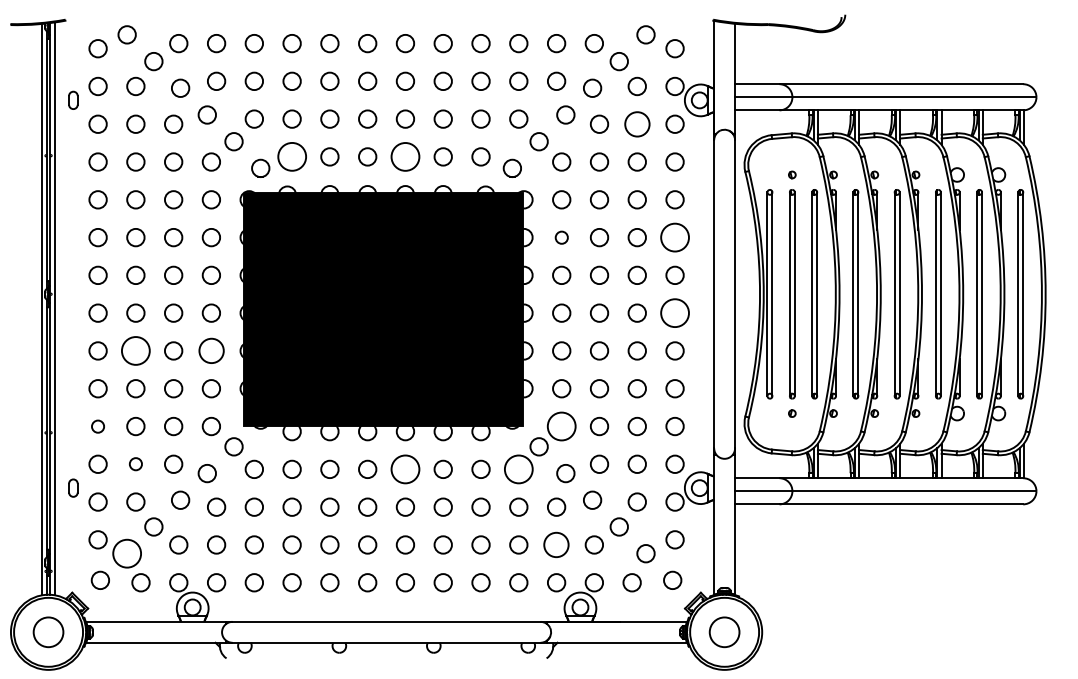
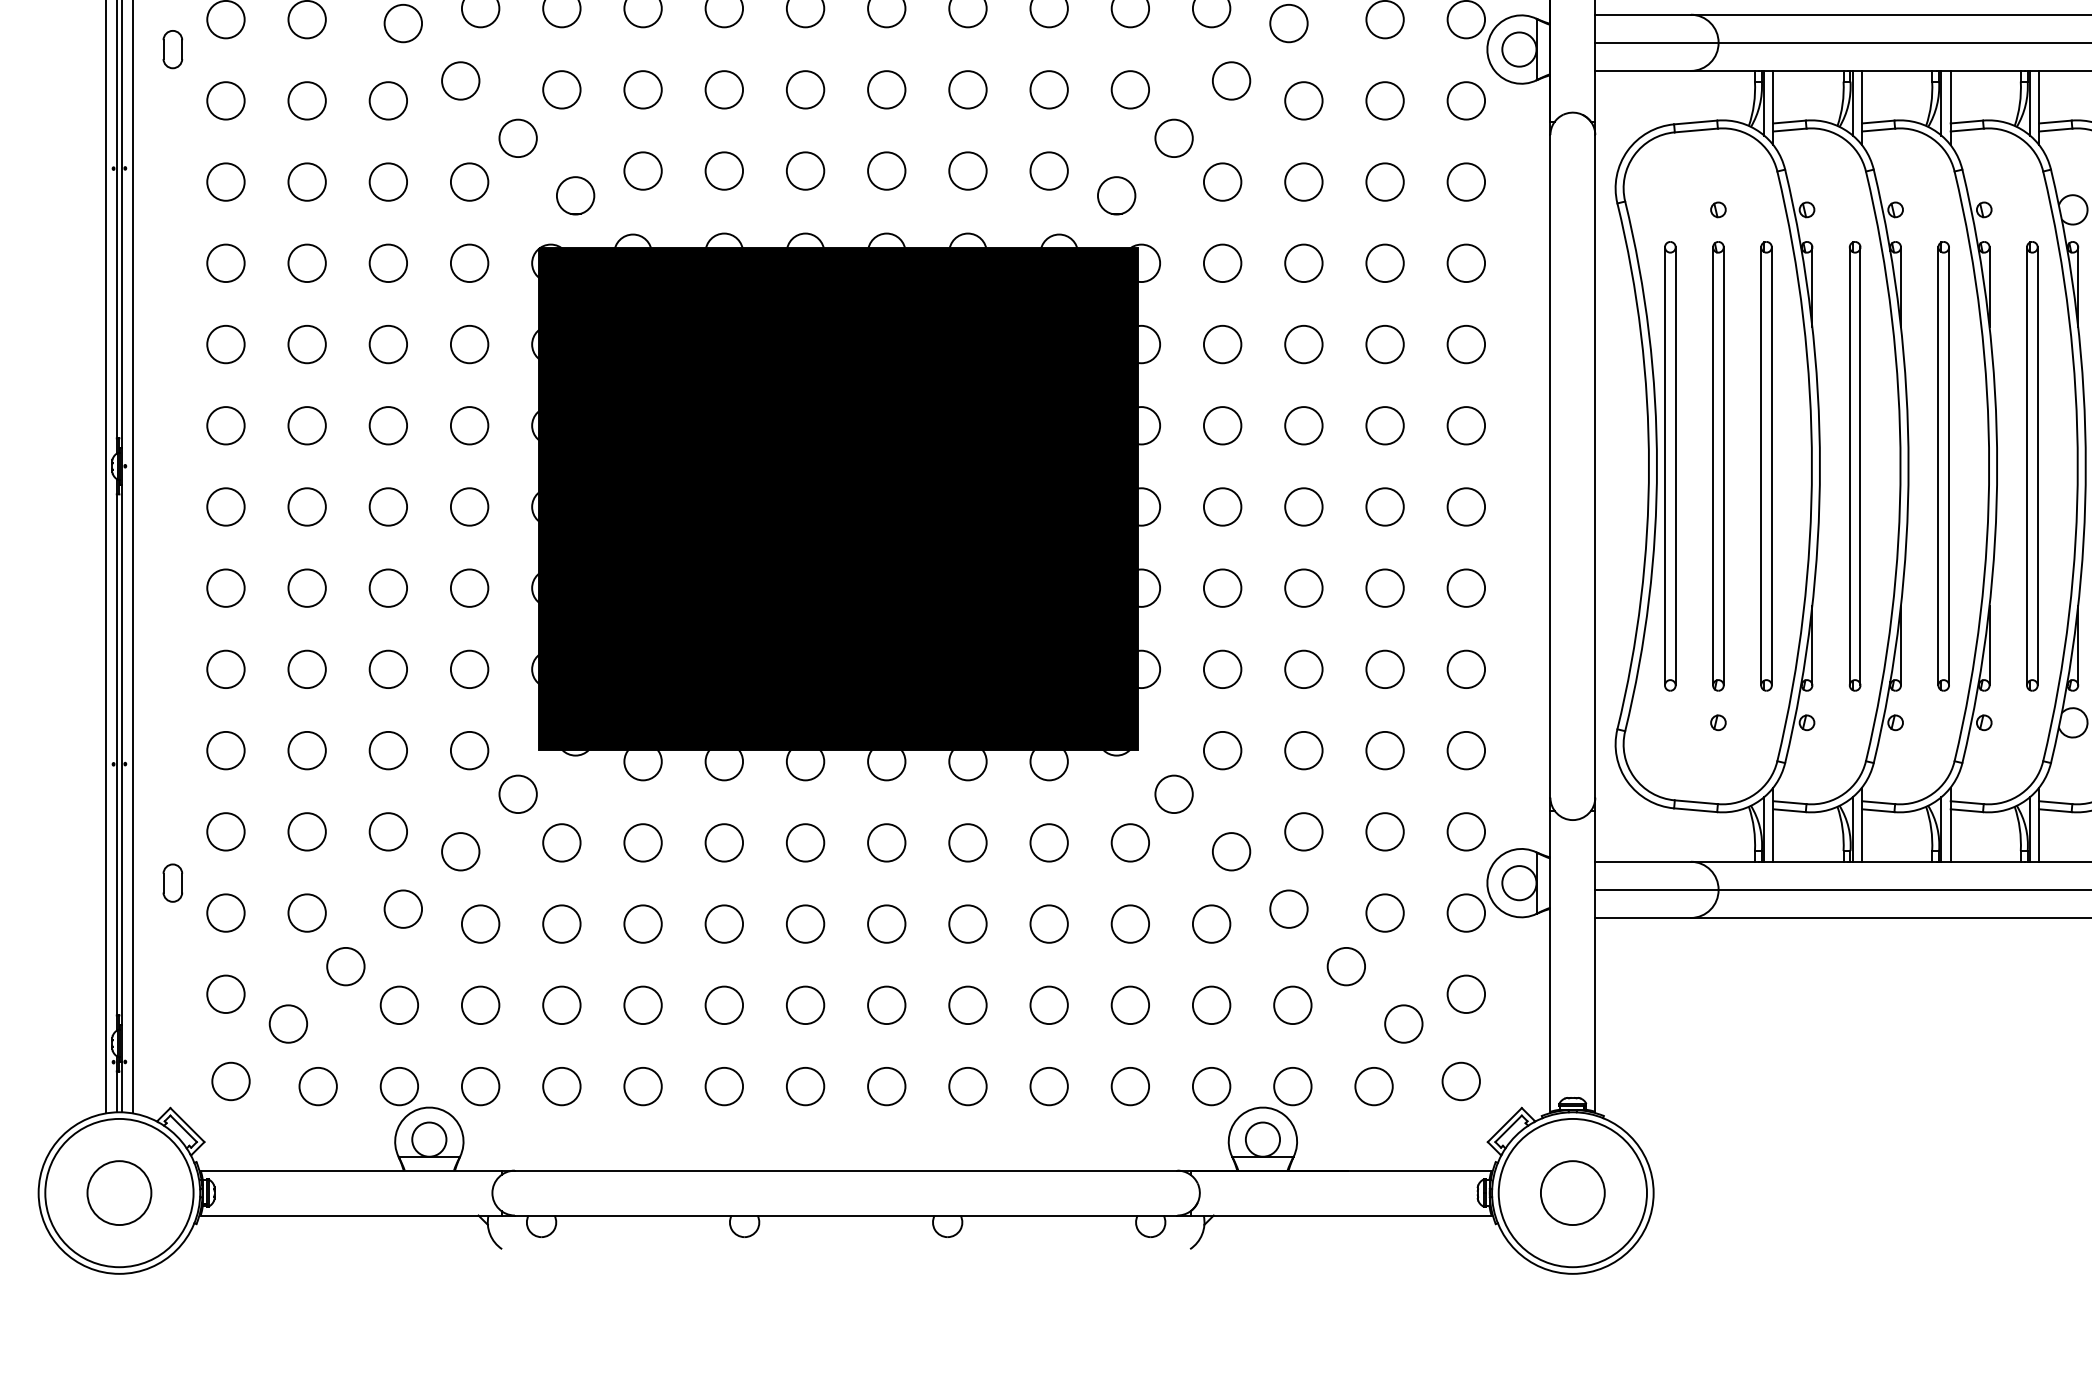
circle: (636, 123) -> (1383, 99), size x0.71
circle: (291, 156) -> (641, 170), size x0.62
circle: (405, 156) -> (886, 170), size x0.62
circle: (561, 237) -> (1222, 344), size x1.43
circle: (674, 237) -> (1465, 344), size x0.62
circle: (674, 312) -> (1465, 505), size x0.62
circle: (135, 350) -> (306, 587), size x0.62
circle: (210, 350) -> (467, 587), size x0.71
circle: (97, 426) -> (224, 750), size x1.43
circle: (561, 426) -> (1222, 750), size x0.62
circle: (135, 463) -> (306, 830), size x1.43
circle: (405, 469) -> (886, 843), size x0.62
circle: (518, 469) -> (1129, 843), size x0.62
circle: (556, 544) -> (1211, 1004), size x0.71
circle: (126, 553) -> (287, 1023), size x0.62

